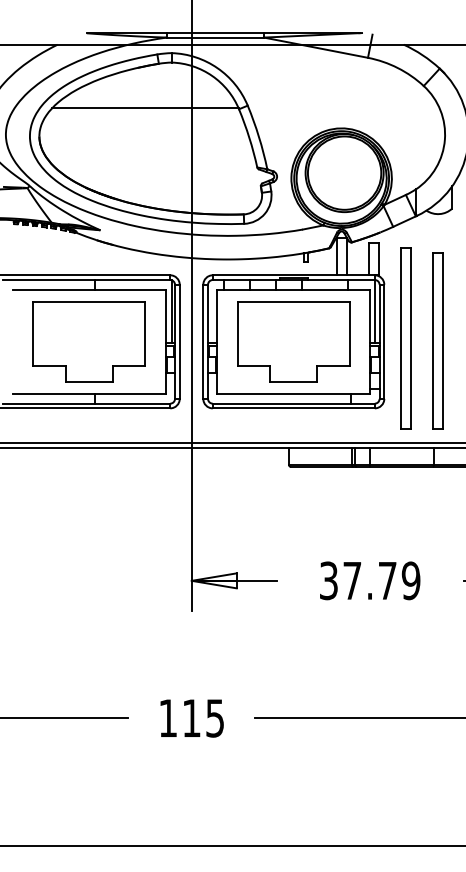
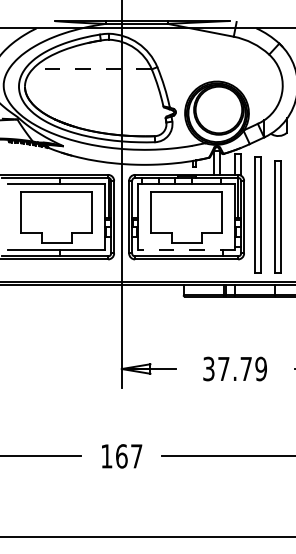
line: (144, 107) -> (91, 68), solid -> dashed
line: (293, 394) -> (186, 250), solid -> dashed
text: (203, 718) -> (129, 456), 115 -> 167

